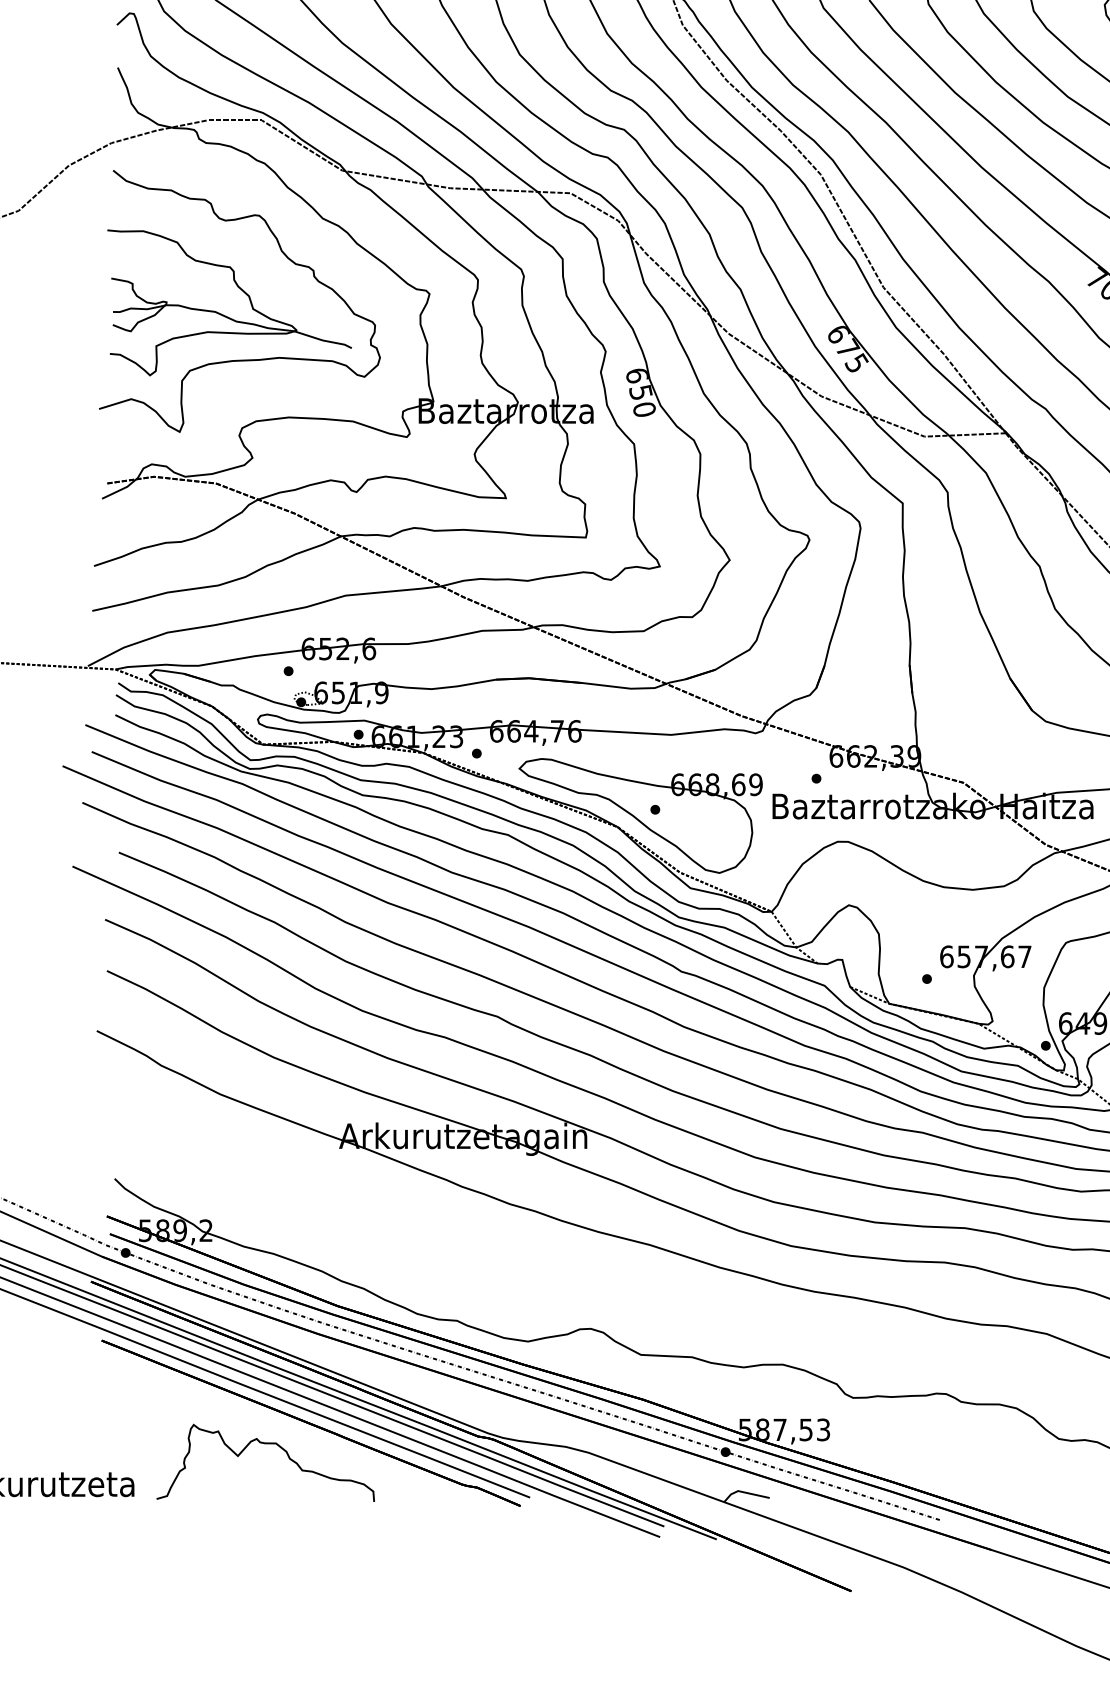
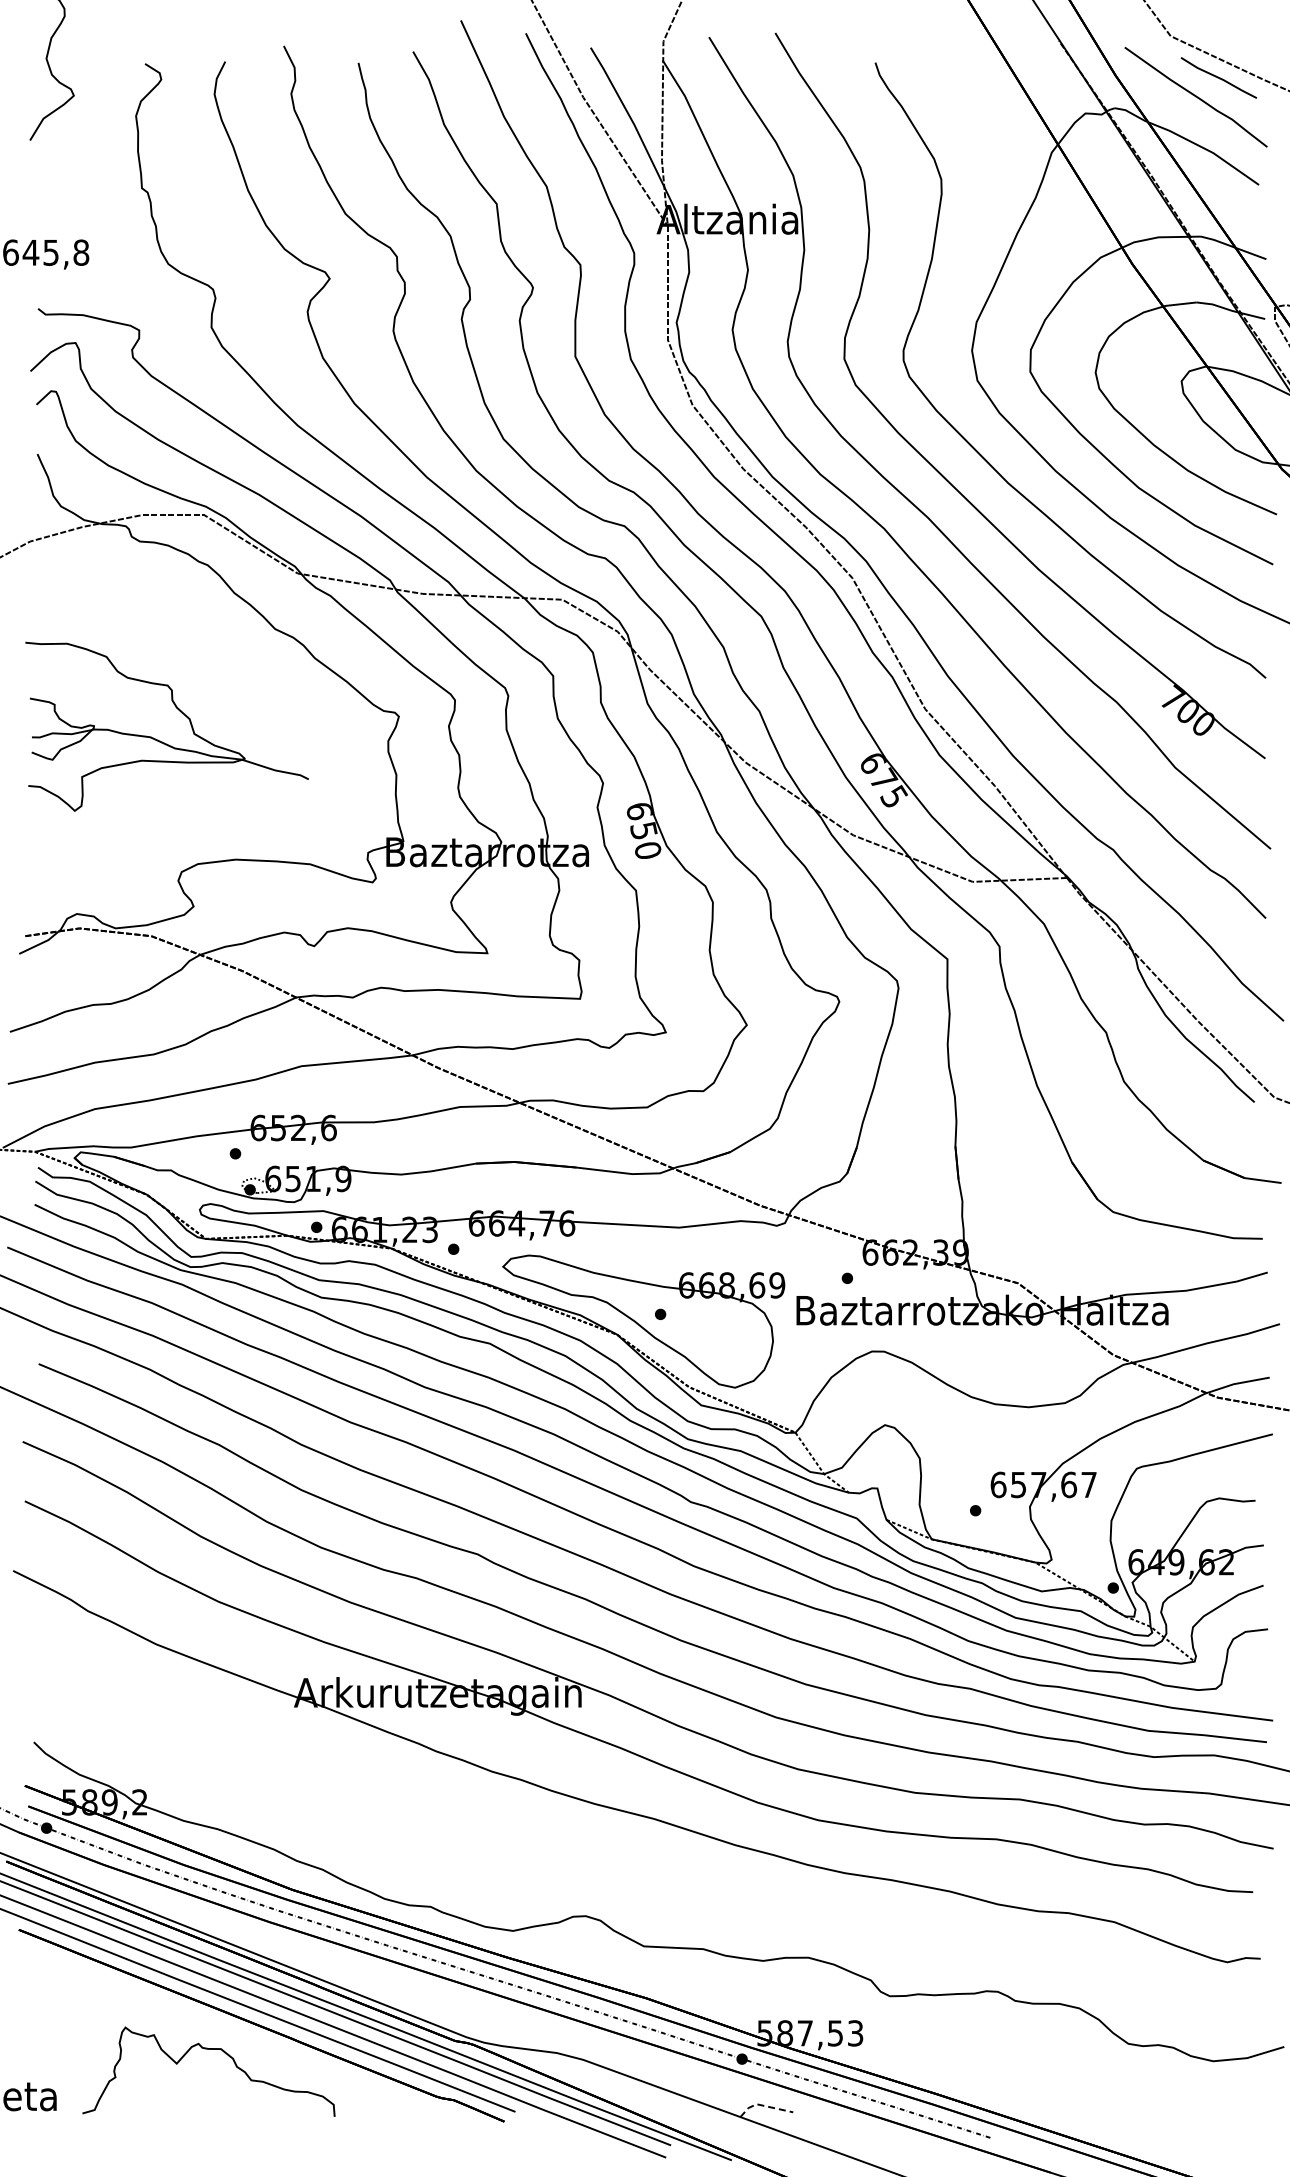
curve: (240, 359) -> (179, 792), removed
line: (744, 1492) -> (763, 2105), solid -> dashed

